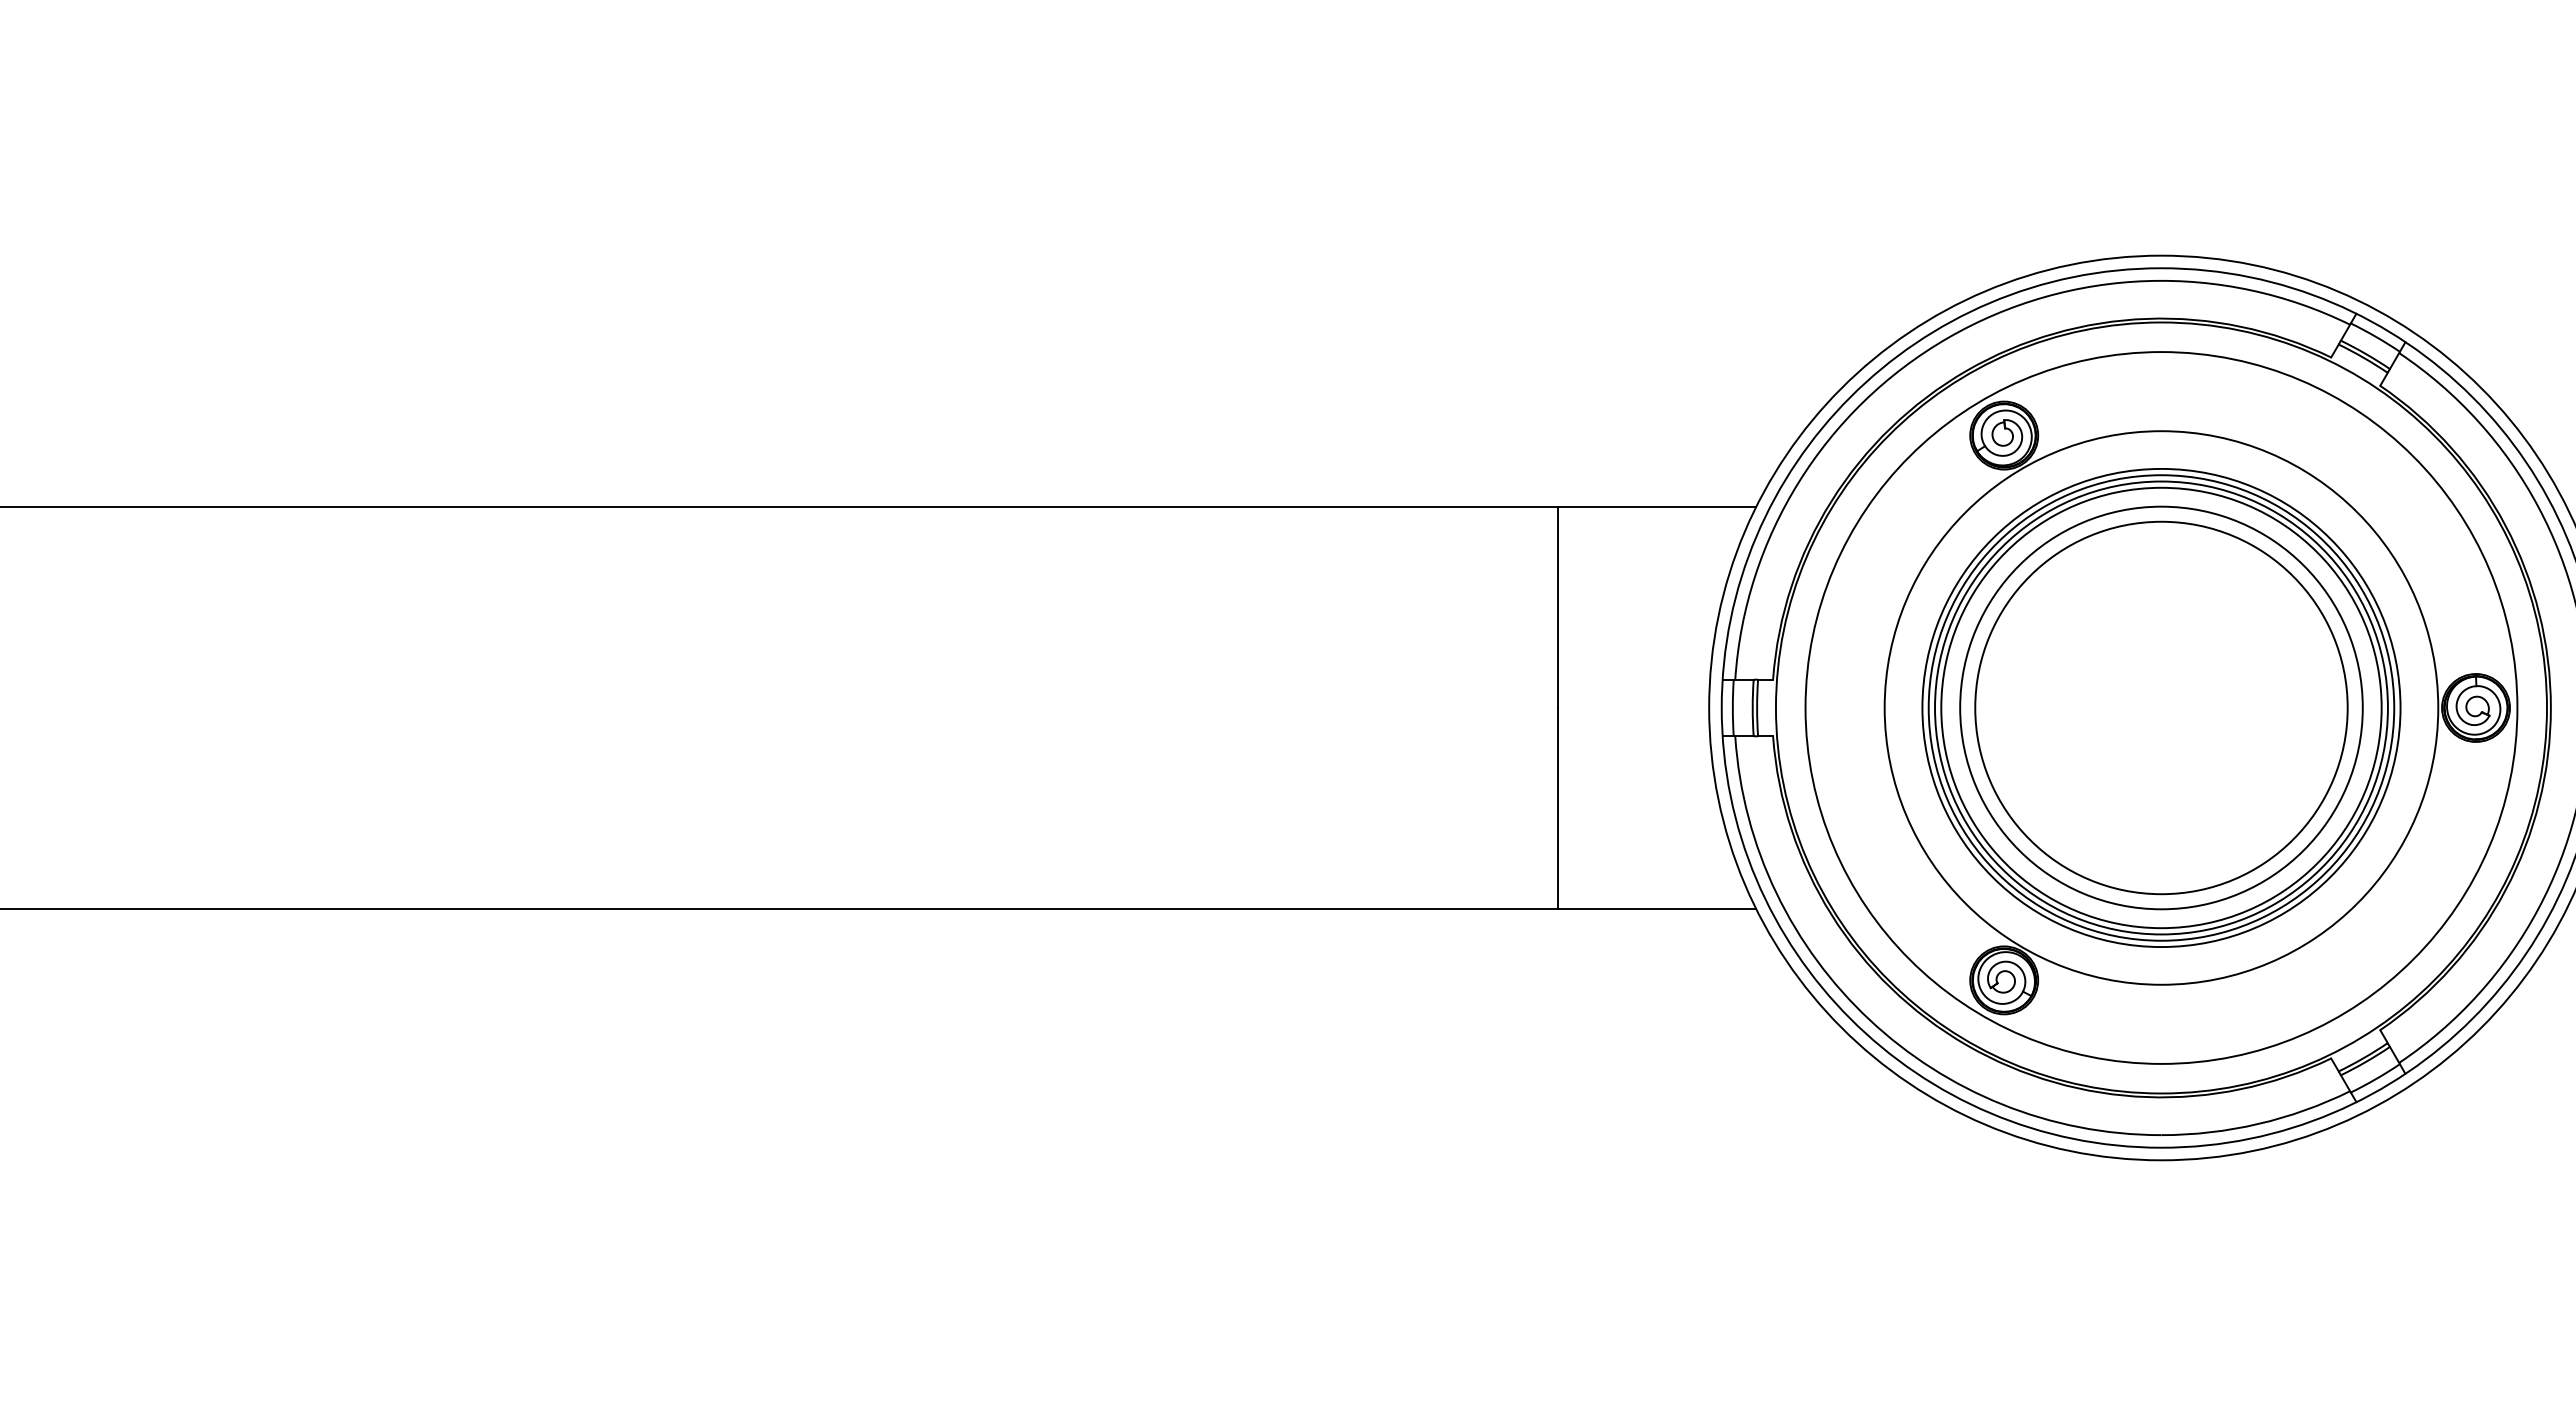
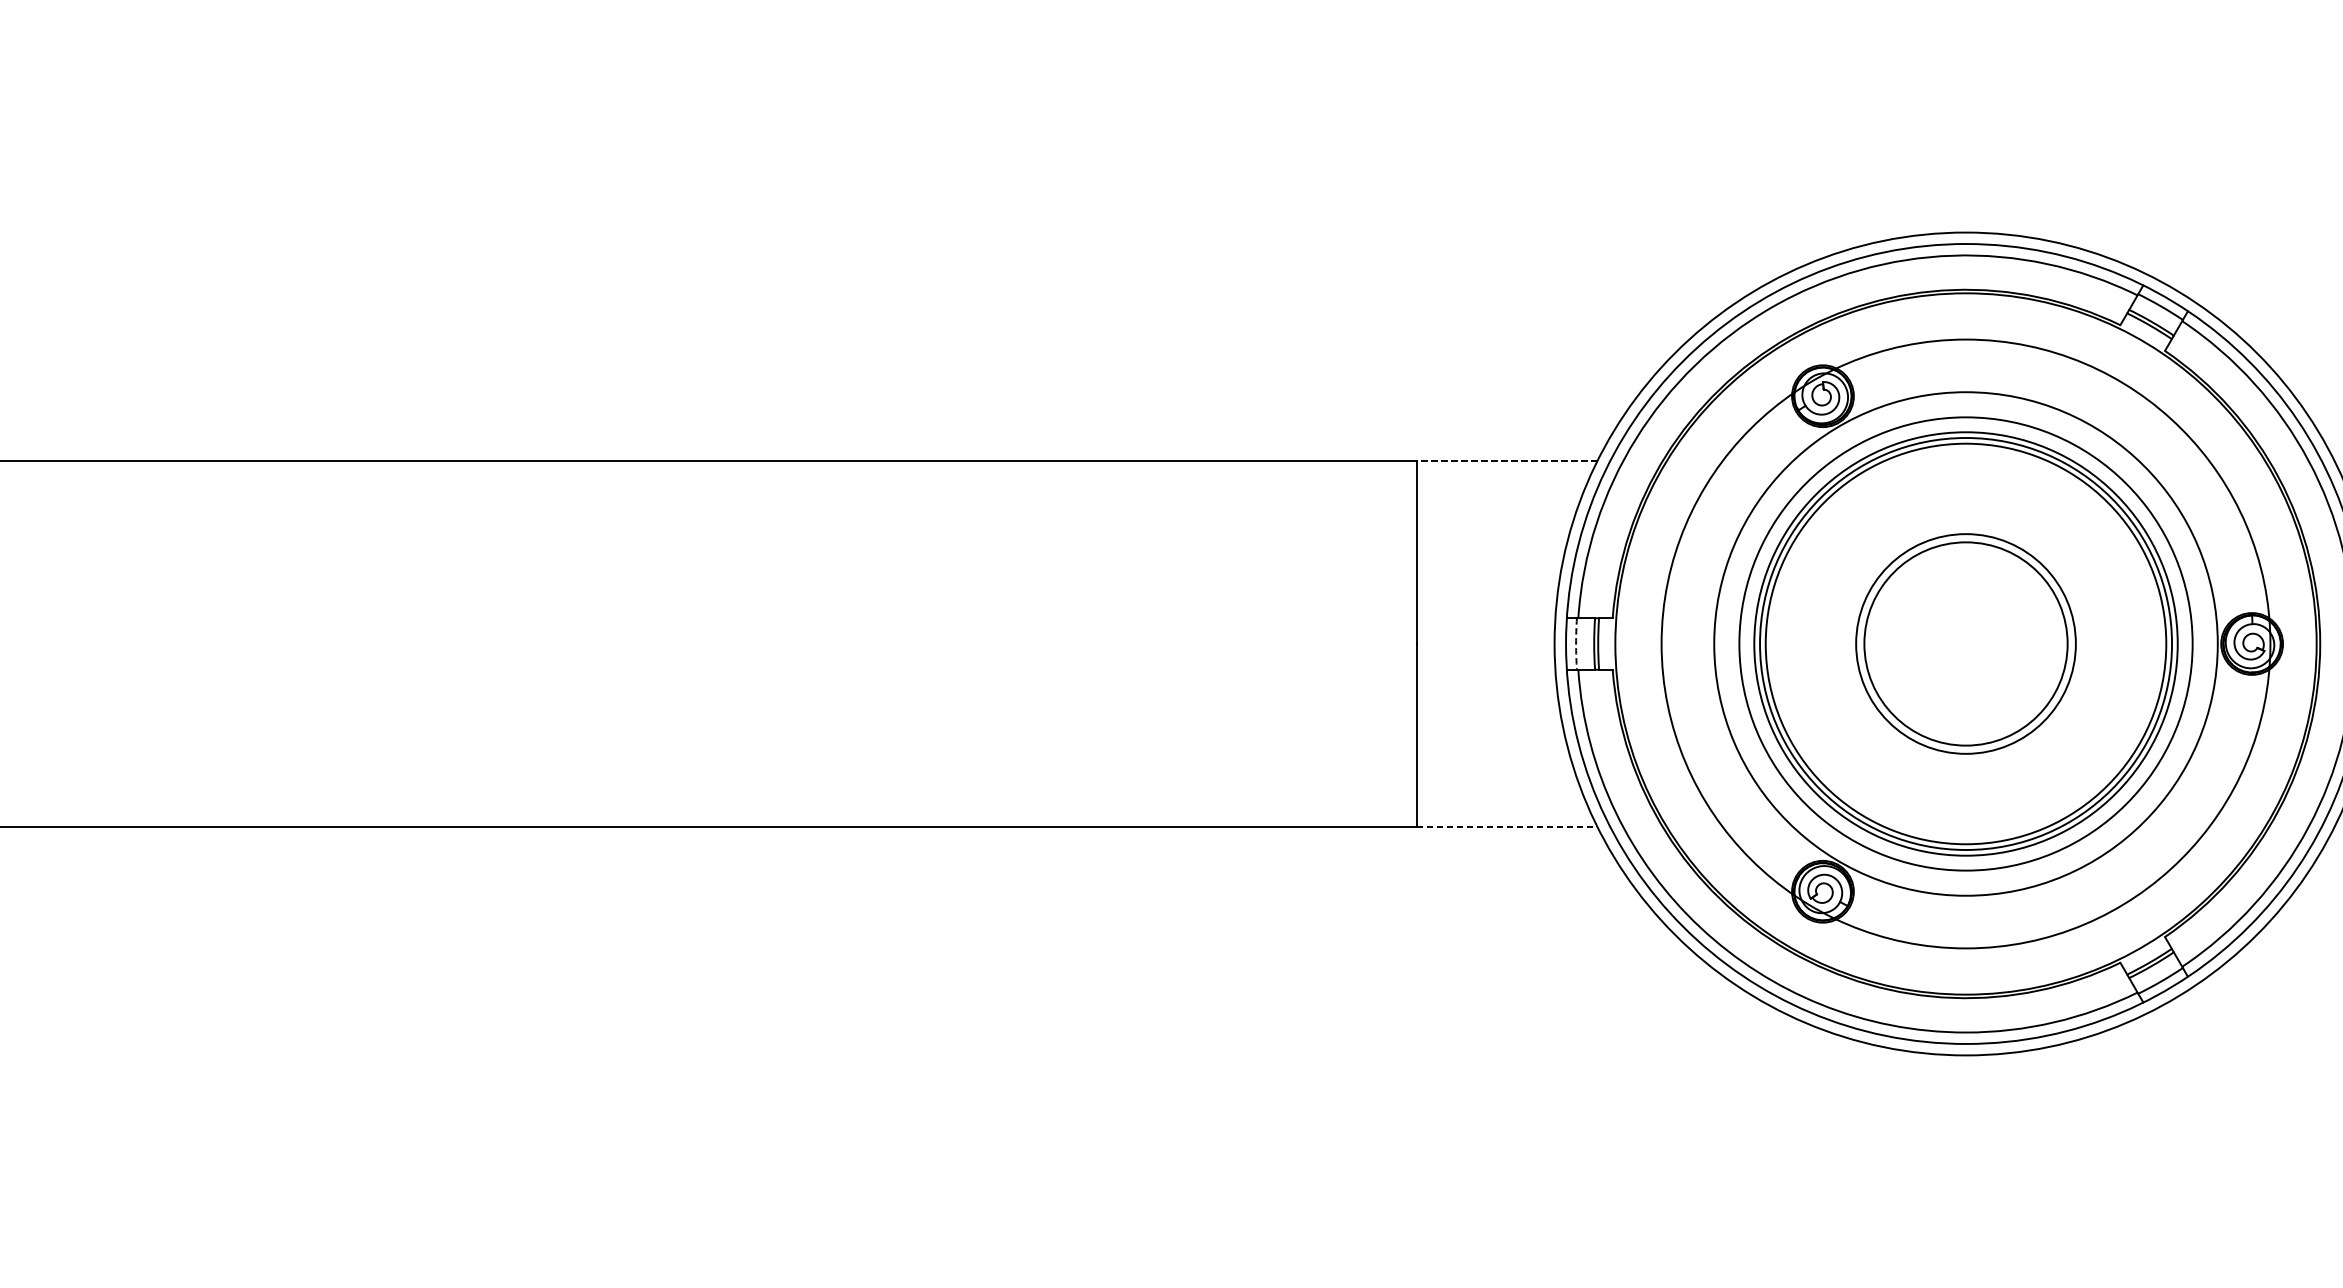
line: (1656, 506) -> (1506, 460), solid -> dashed
arc: (1732, 707) -> (1575, 643), solid -> dashed
circle: (2161, 707) -> (1966, 643), size x0.6
circle: (2161, 707) -> (1966, 643), size x0.6
circle: (2161, 707) -> (1966, 643), size x0.7
circle: (2161, 707) -> (1966, 643), size x1.4
line: (1657, 909) -> (1507, 827), solid -> dashed

